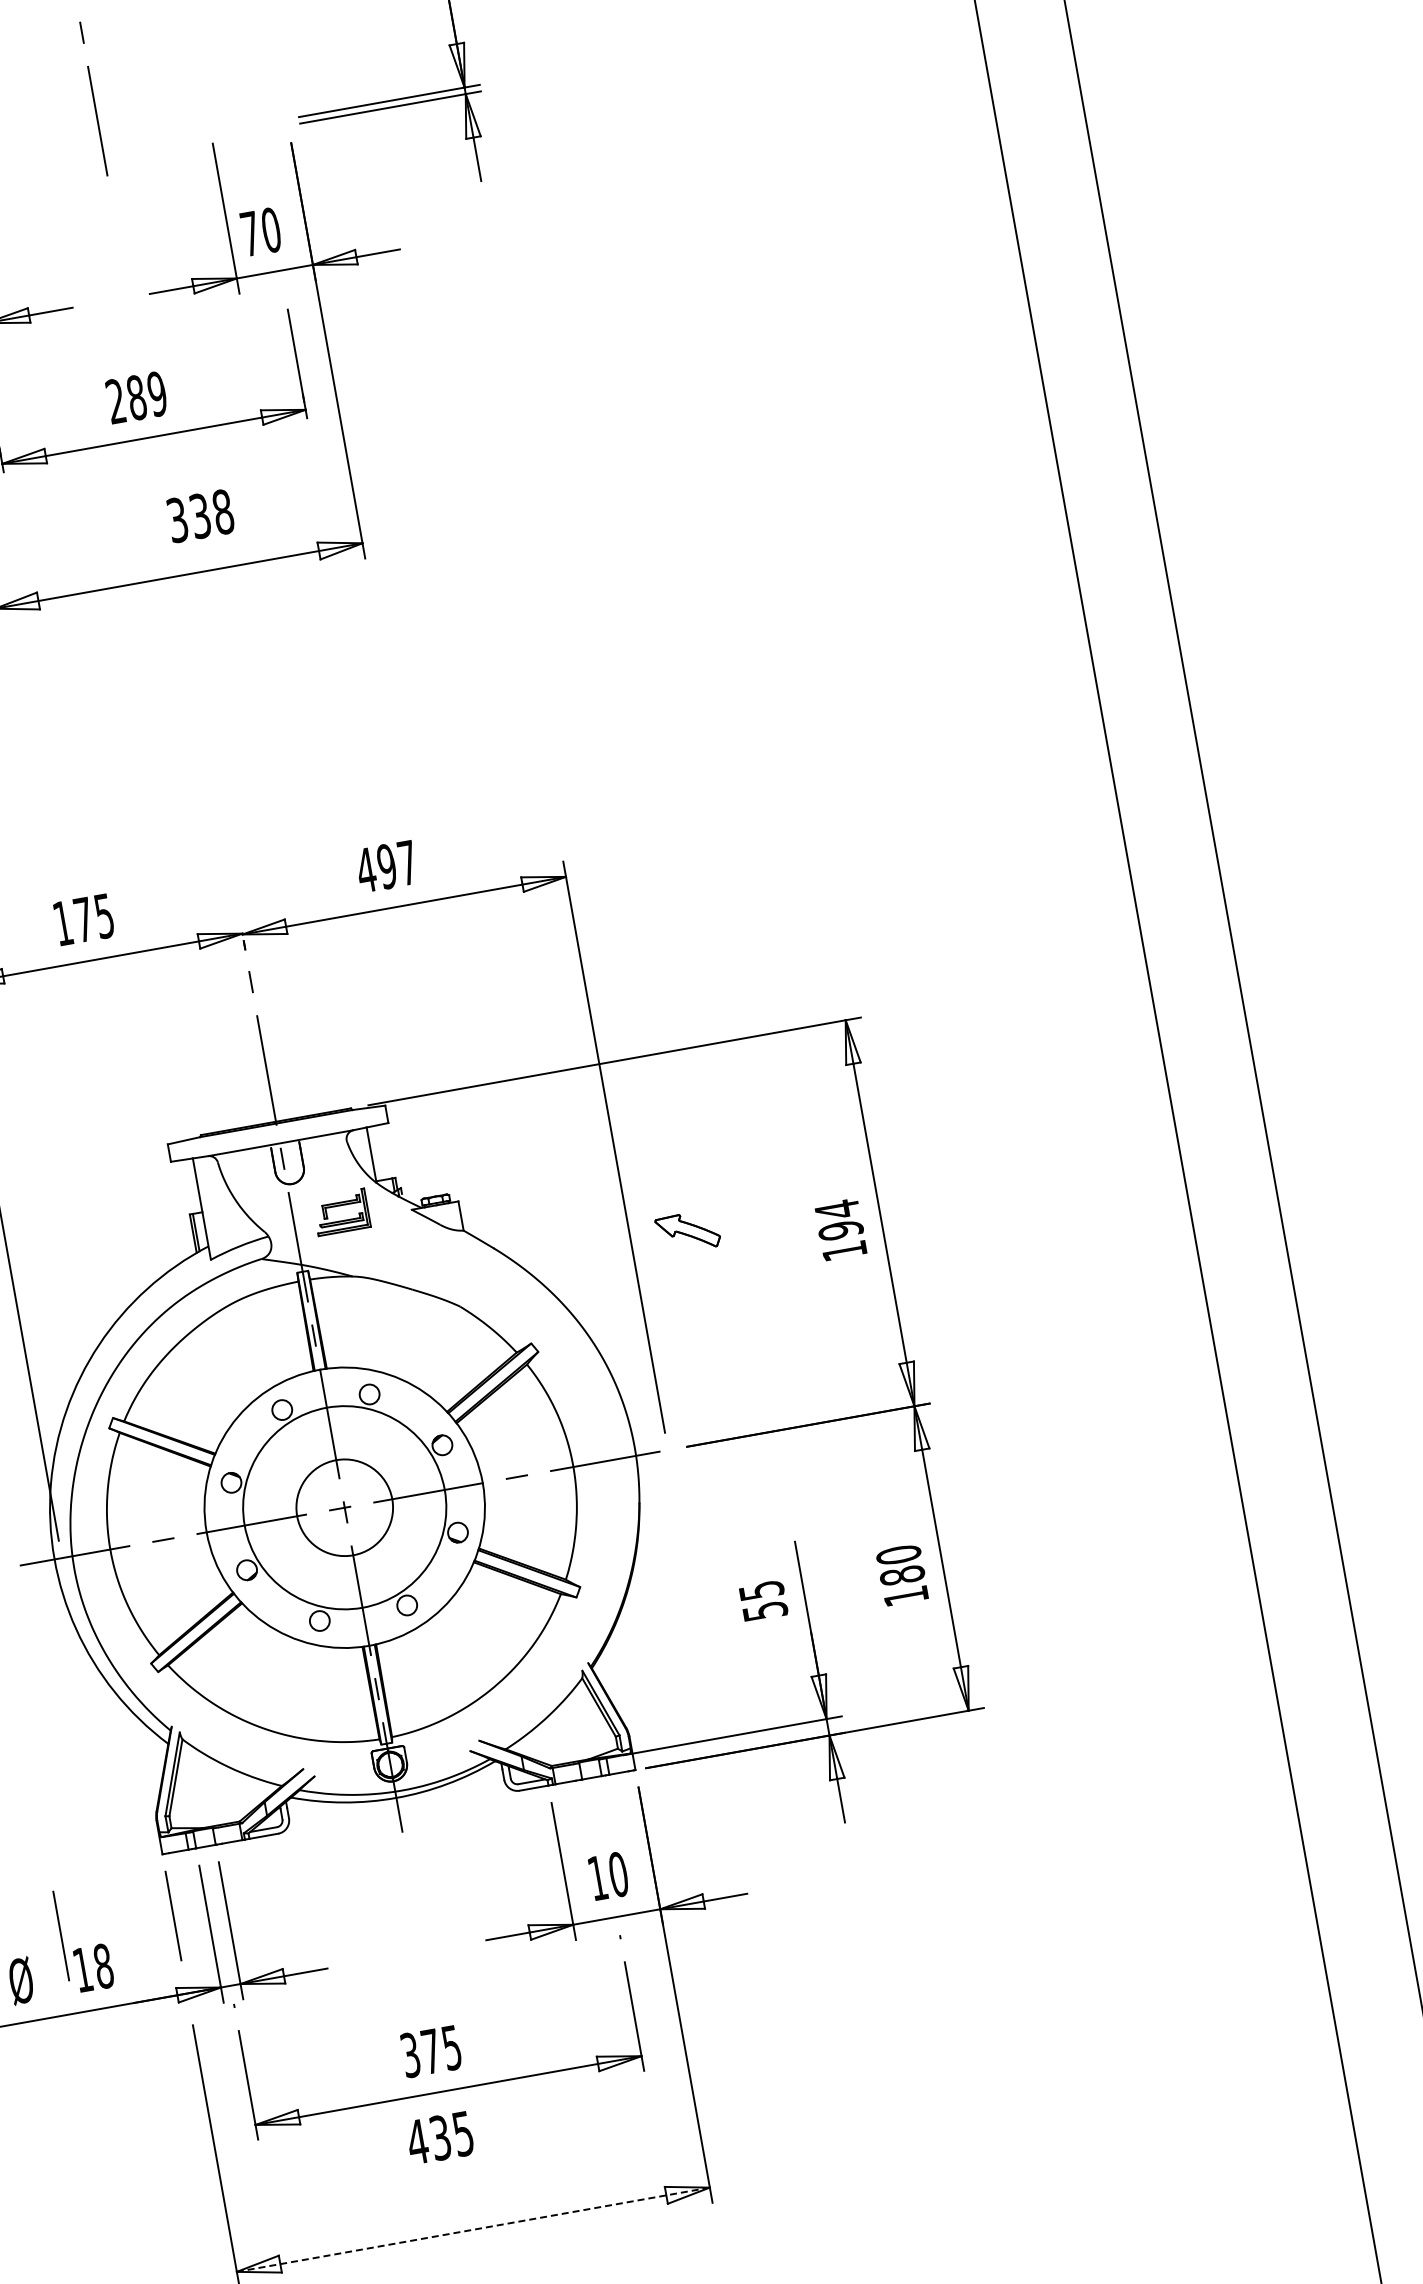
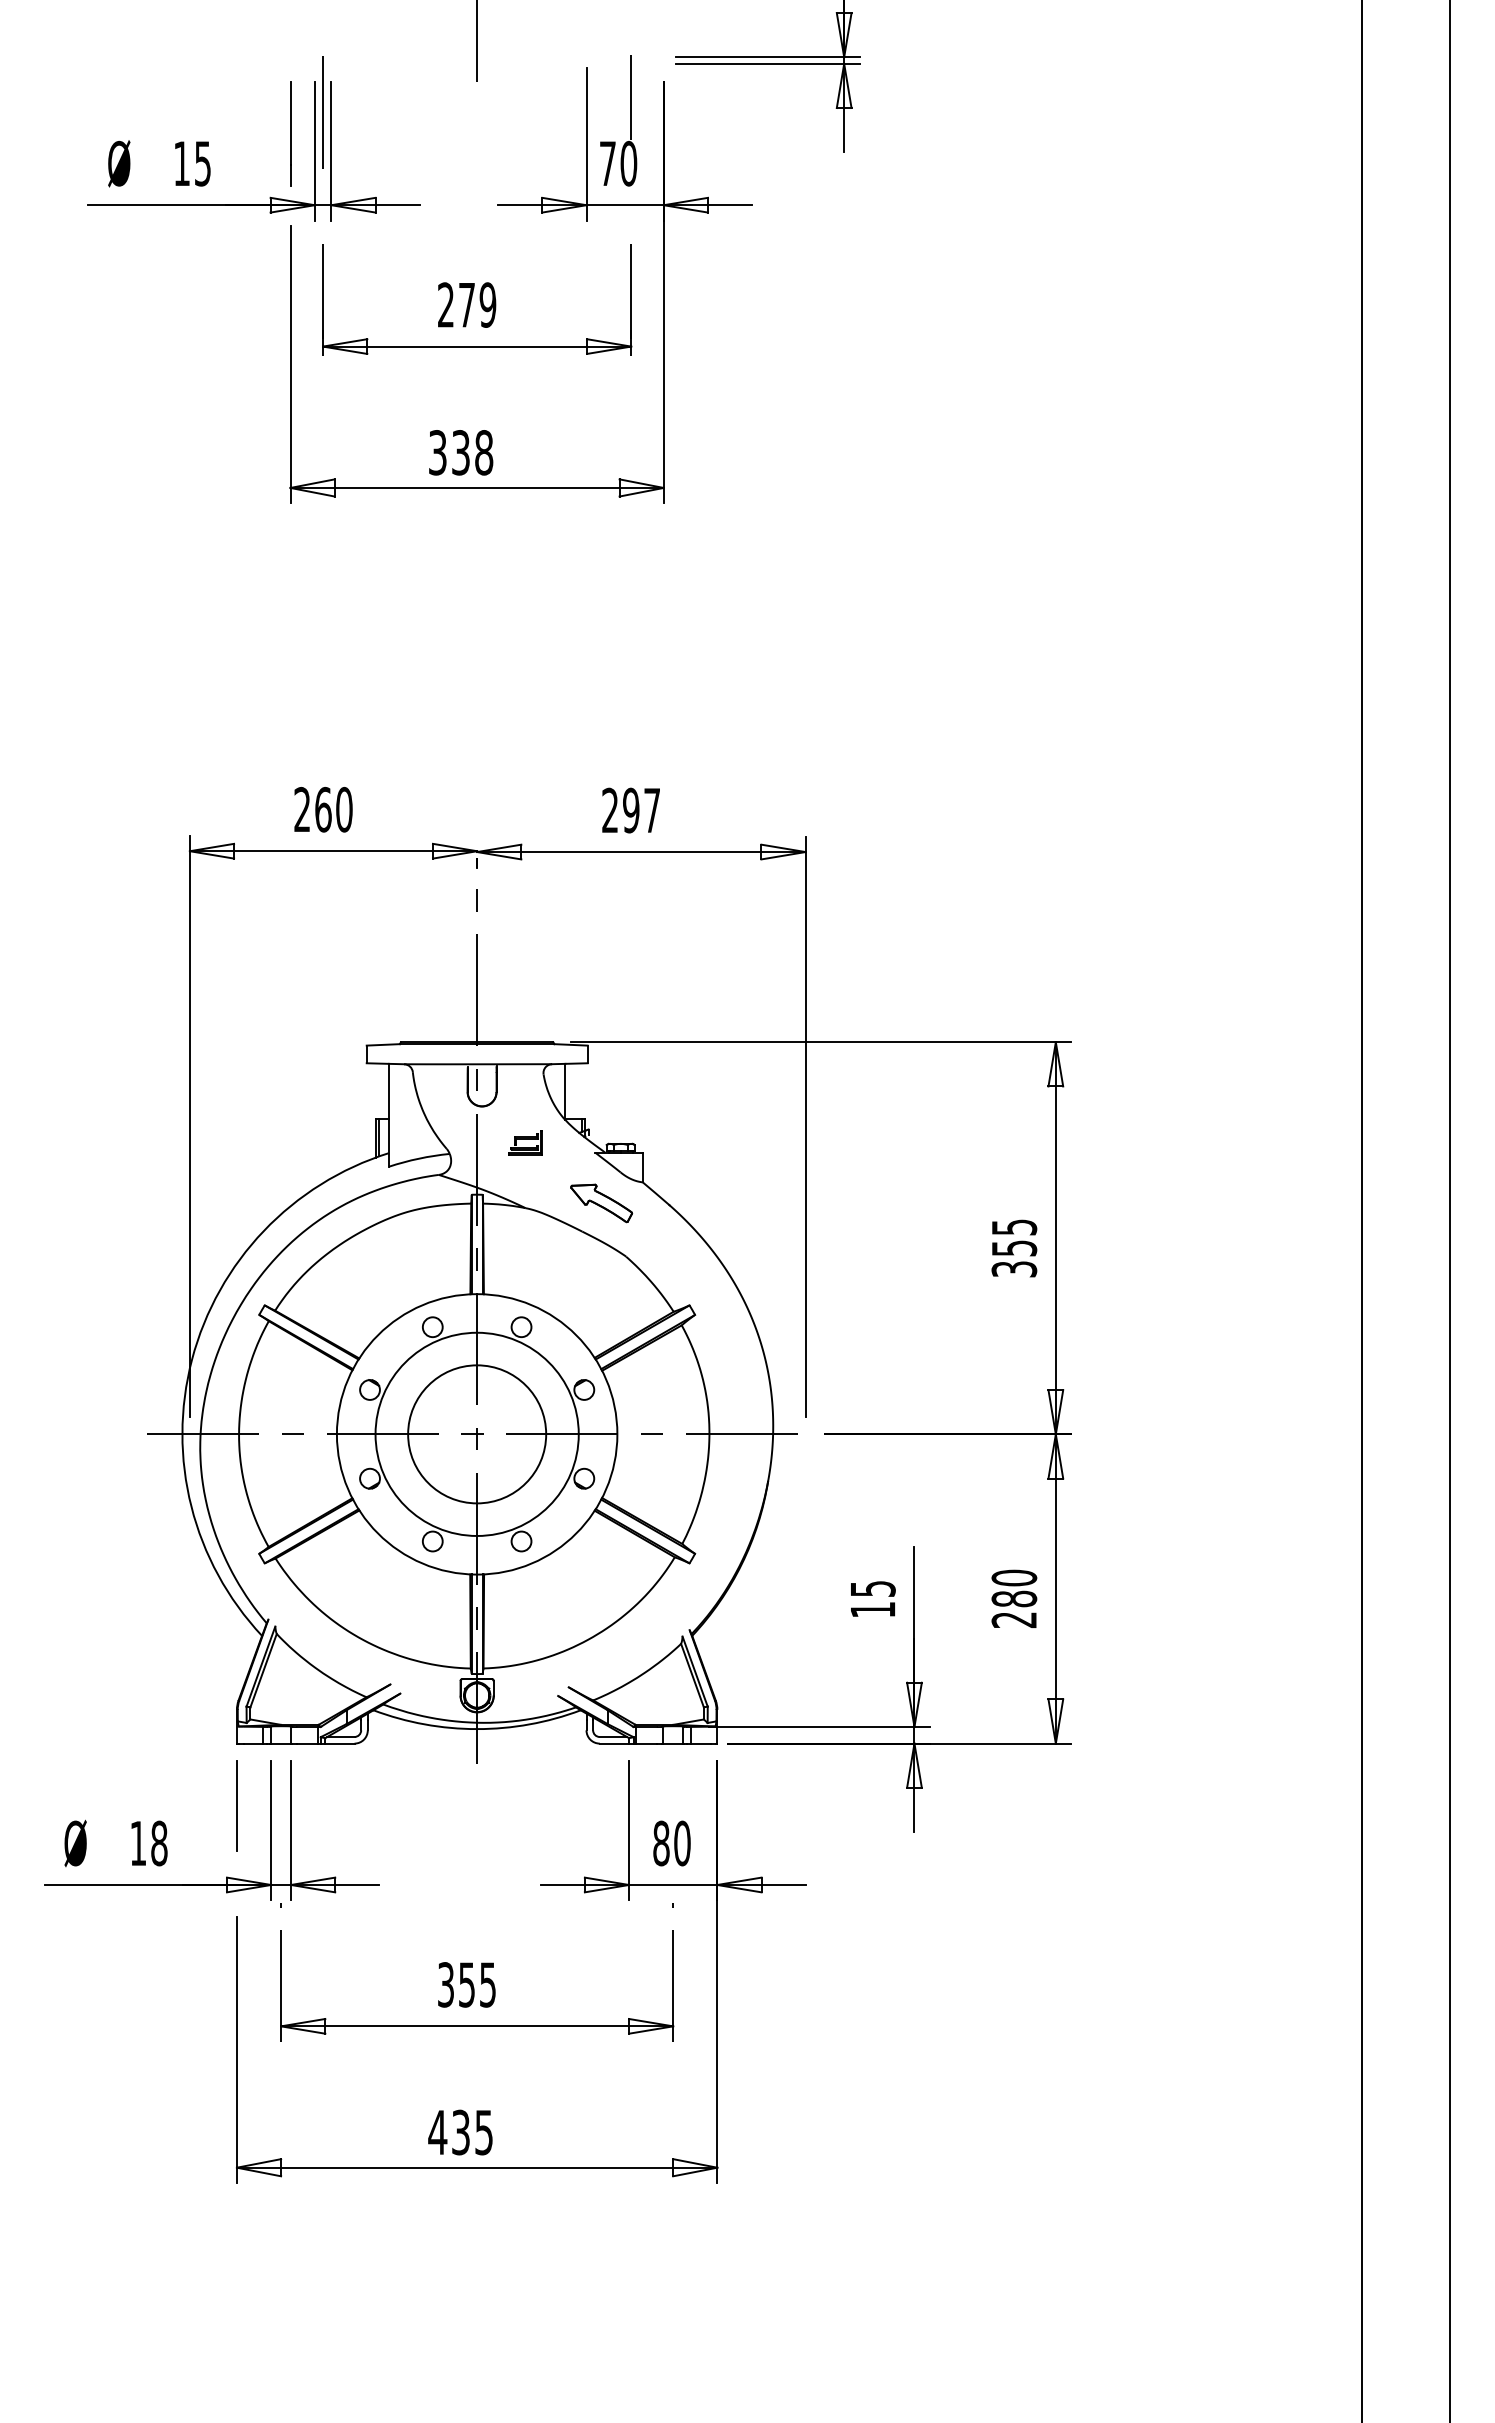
line: (262, 164) -> (631, 97), added
text: (136, 397) -> (466, 304), 289 -> 279
text: (200, 515) -> (461, 452), moved
text: (365, 869) -> (609, 809), 497 -> 297
text: (83, 919) -> (323, 809), 175 -> 260
part: (341, 1211) -> (525, 1142), size x0.62
text: (840, 1229) -> (1014, 1247), 194 -> 355
part: (688, 1232) -> (601, 1203), moved
circle: (345, 1507) -> (477, 1434), size x1.43
text: (905, 1596) -> (1013, 1620), 180 -> 280
text: (765, 1610) -> (873, 1609), 55 -> 15
text: (597, 1878) -> (661, 1843), 10 -> 80
line: (60, 1935) -> (122, 1805), removed
text: (430, 2051) -> (466, 1984), 375 -> 355
text: (440, 2137) -> (460, 2132), moved
line: (473, 2229) -> (477, 2167), dashed -> solid

